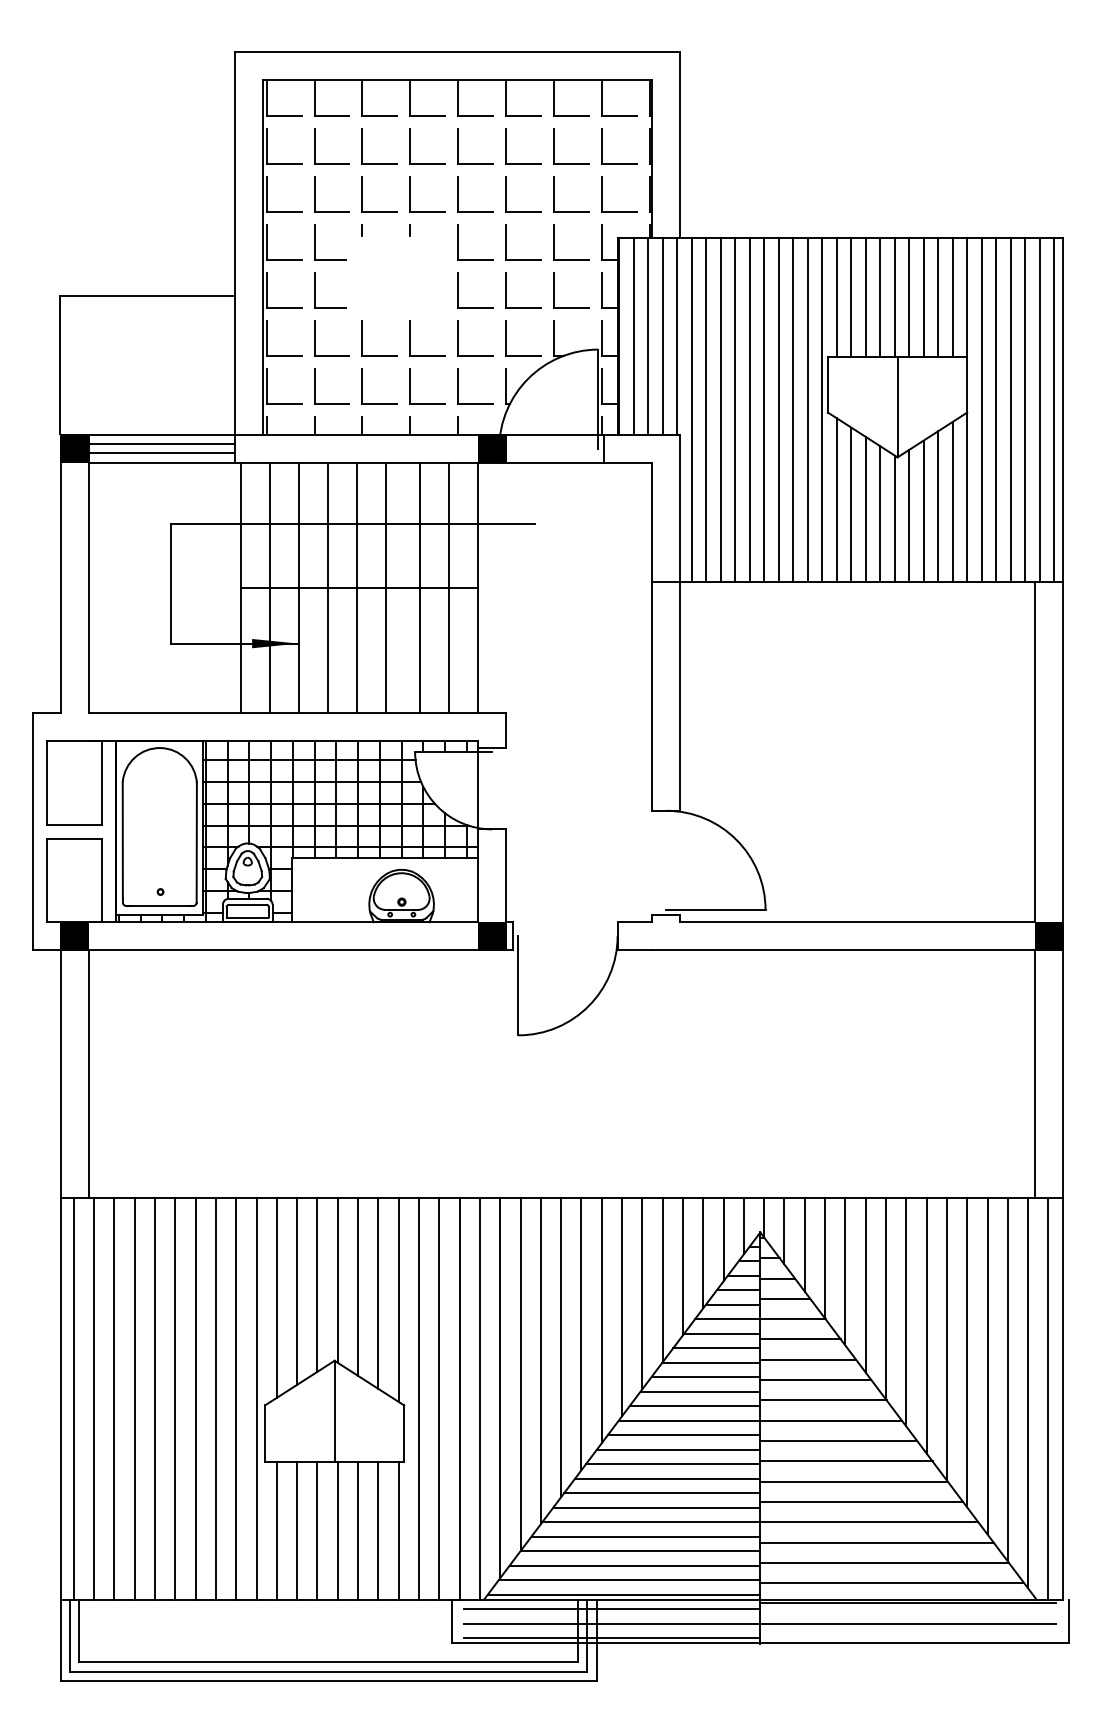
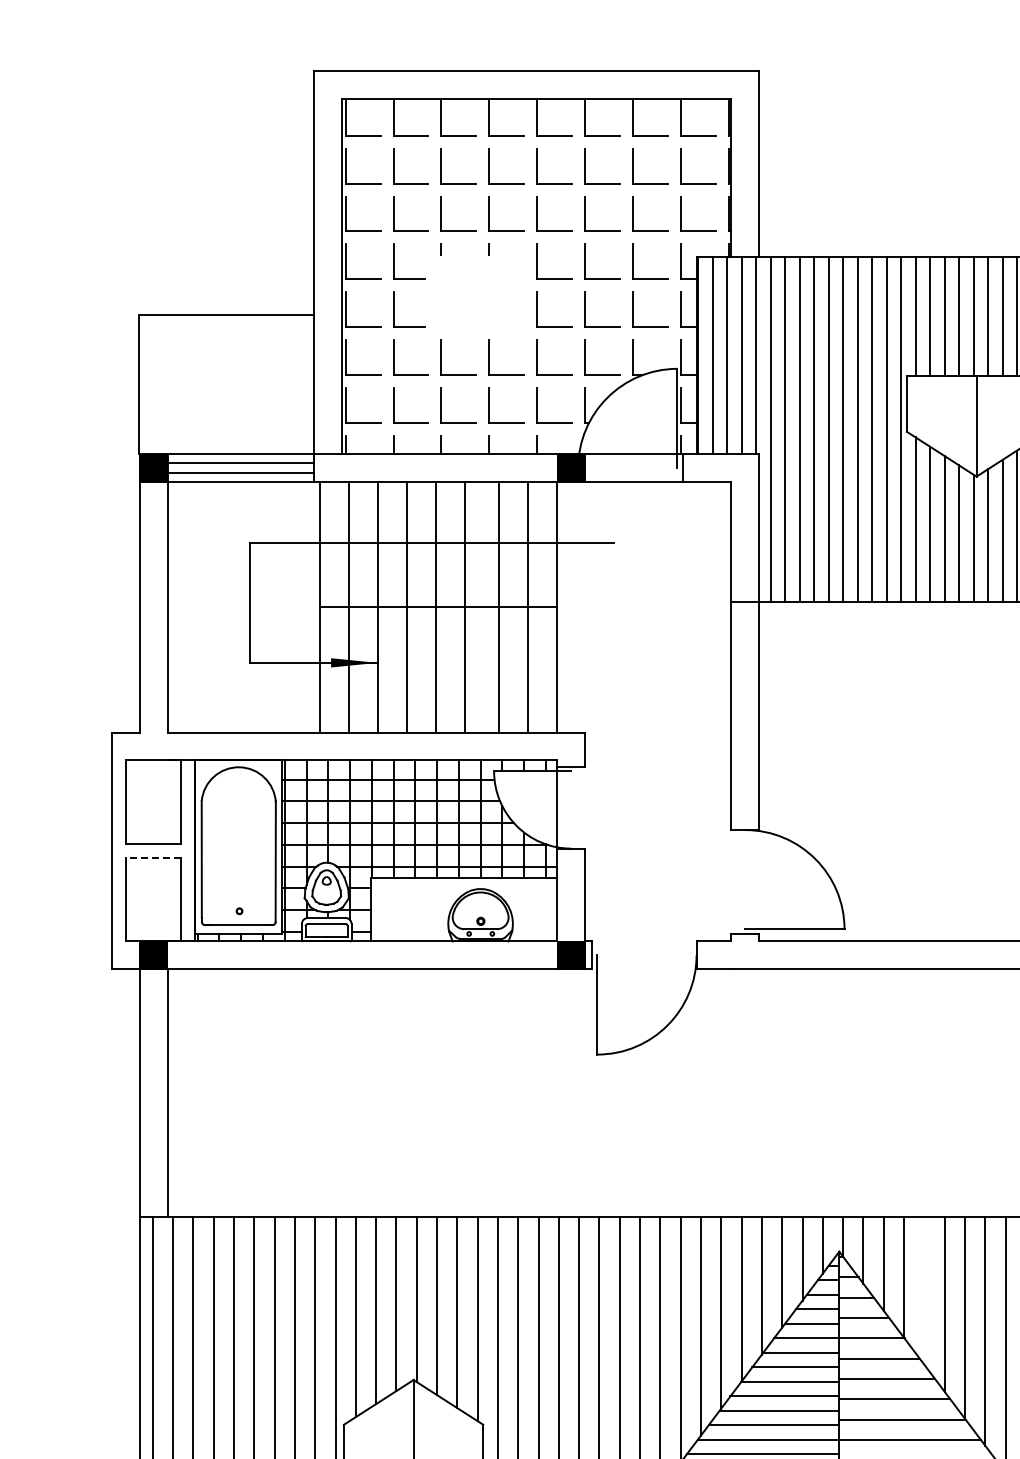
line: (74, 838) -> (153, 857), solid -> dashed
line: (845, 1271) -> (924, 1290), removed

